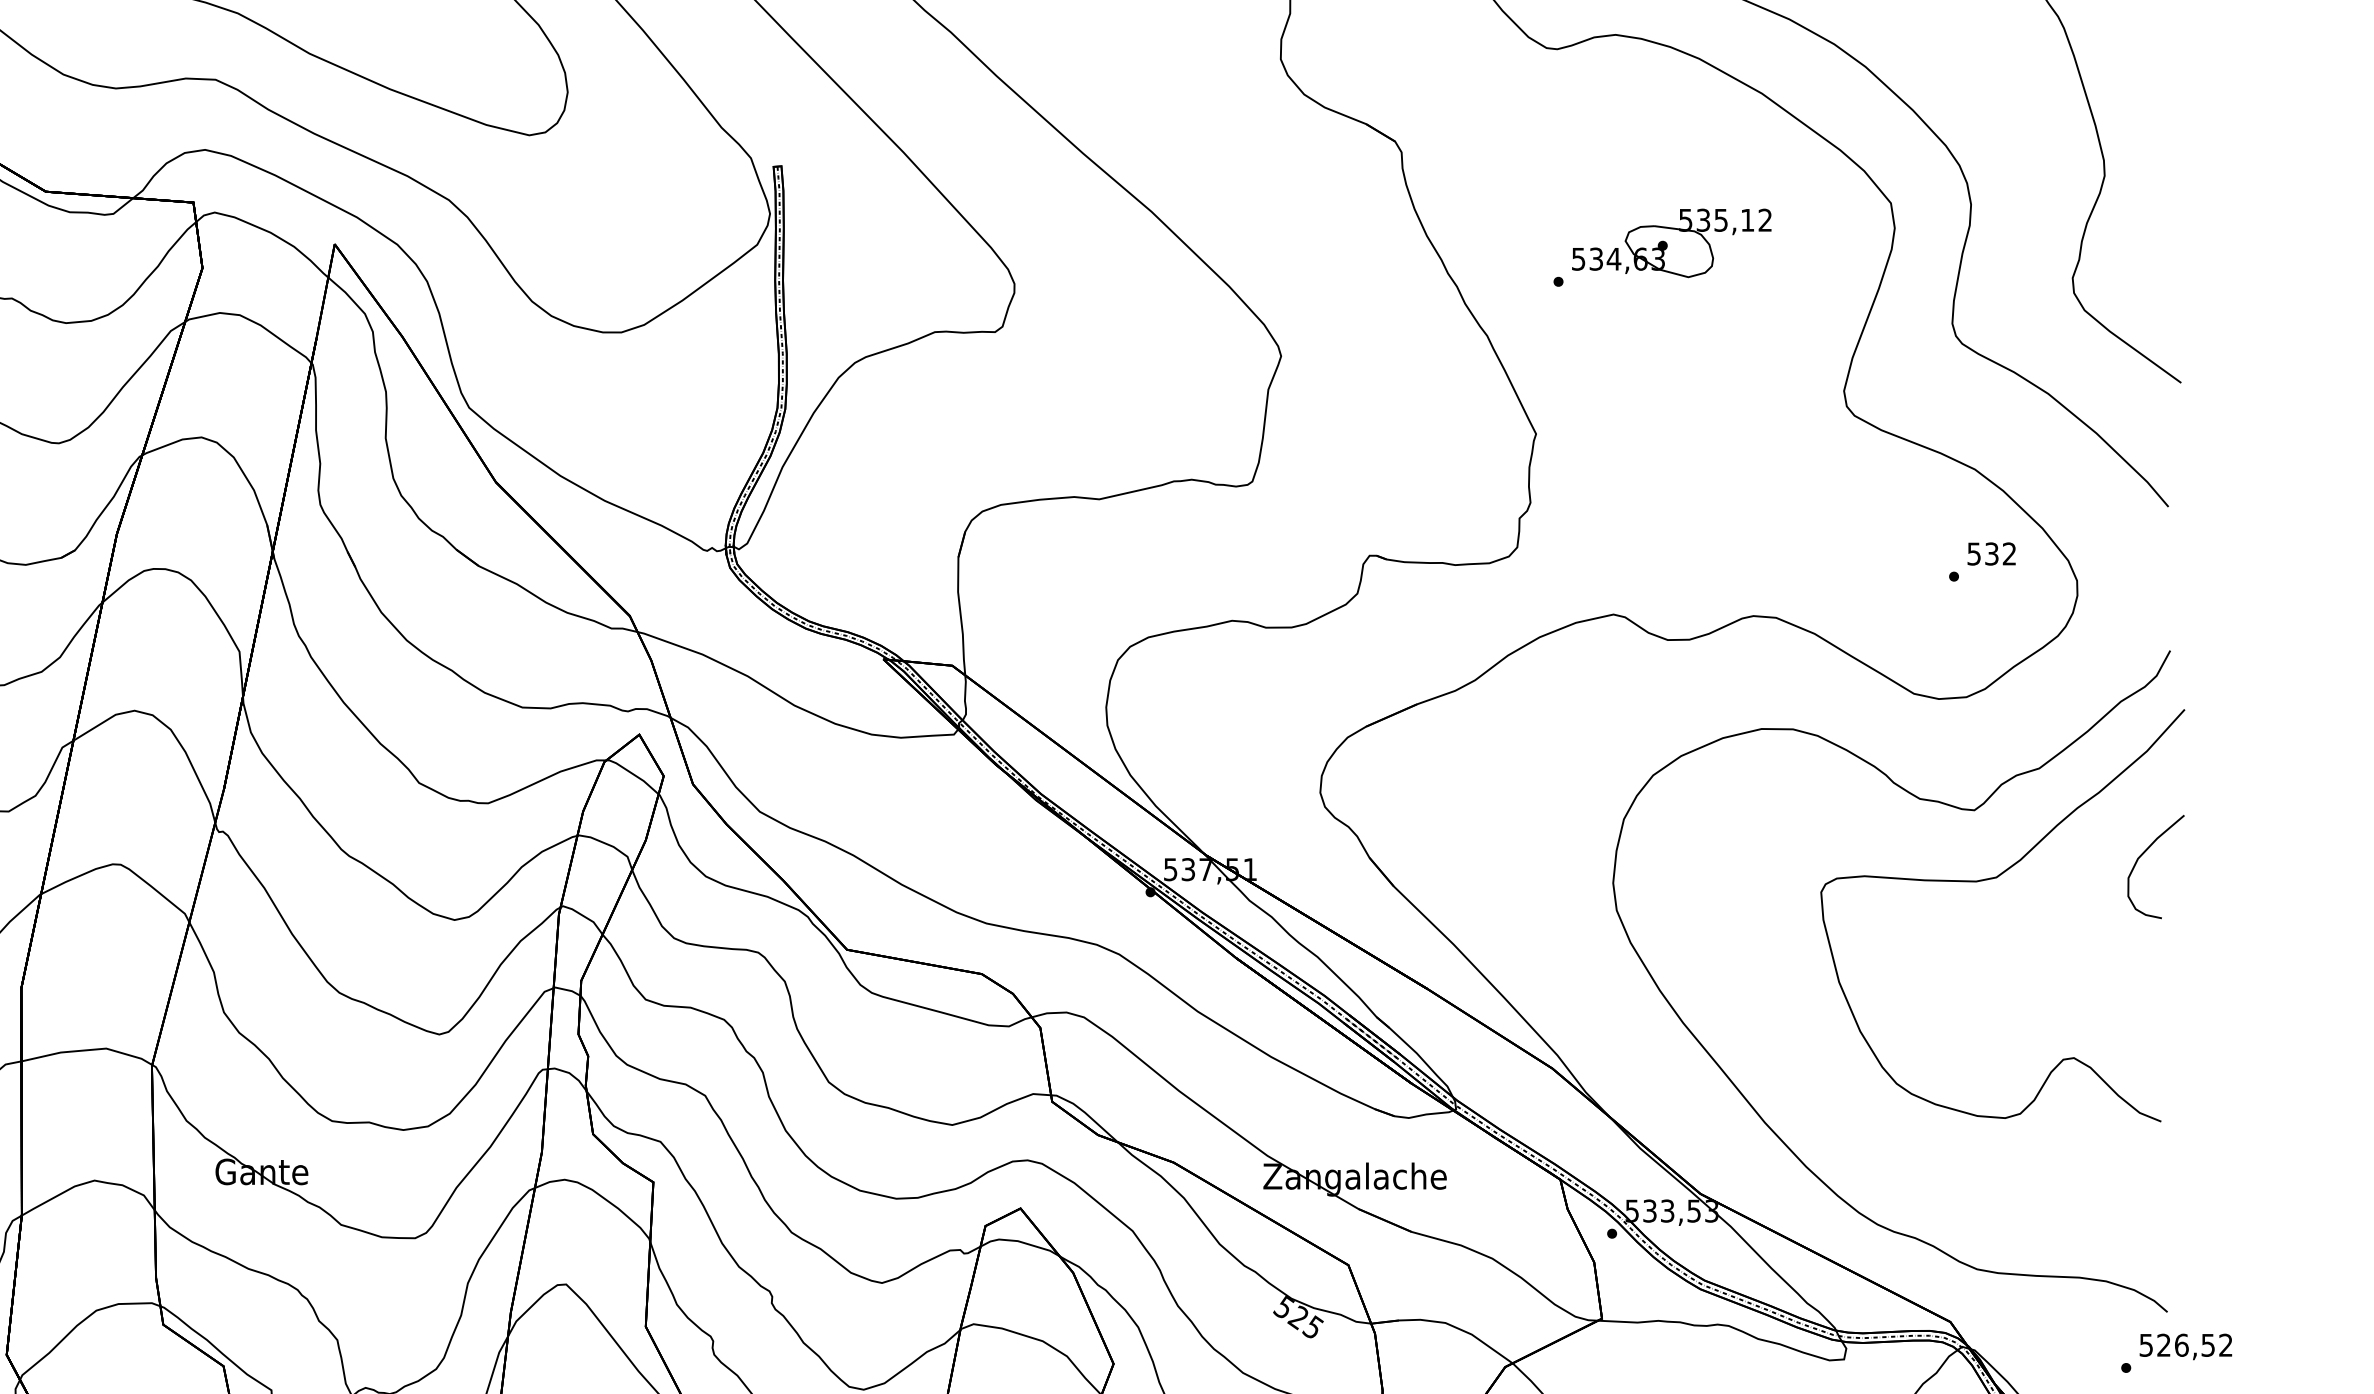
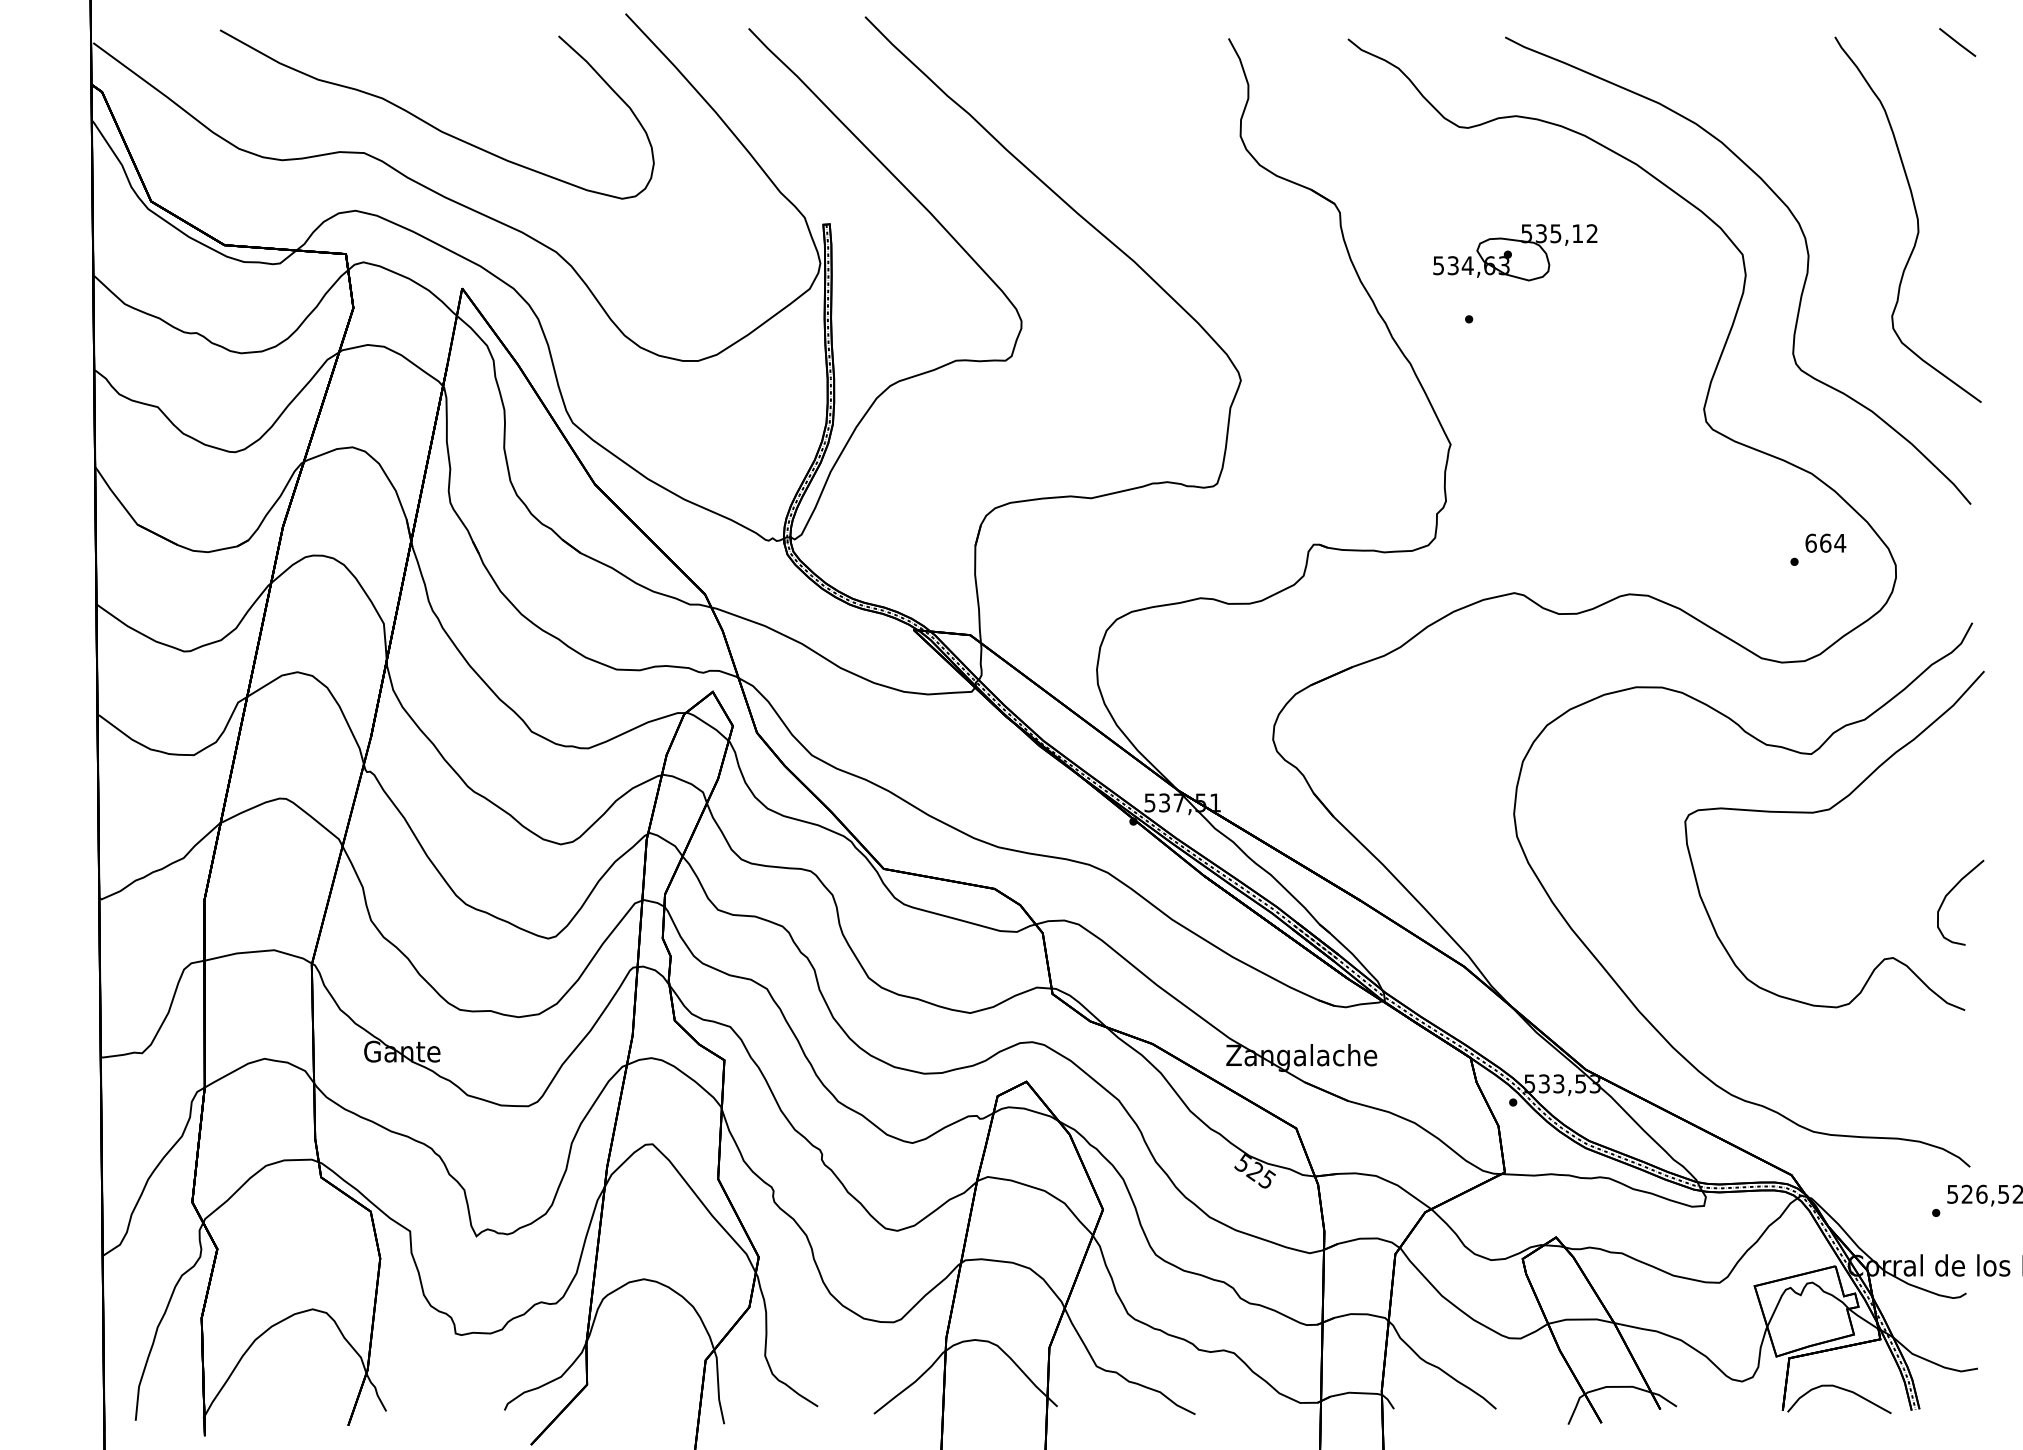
part: (1672, 243) -> (1515, 252), moved
text: (1991, 553) -> (1825, 542), 532 -> 664
curve: (2143, 854) -> (1950, 892), moved

